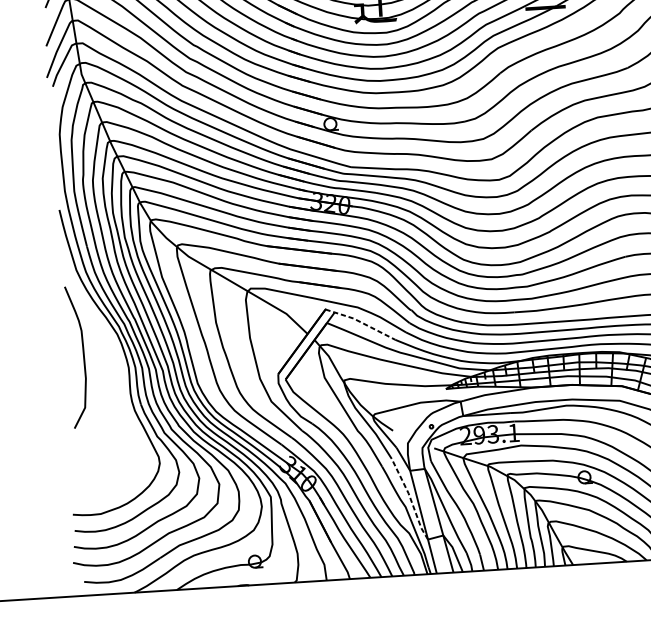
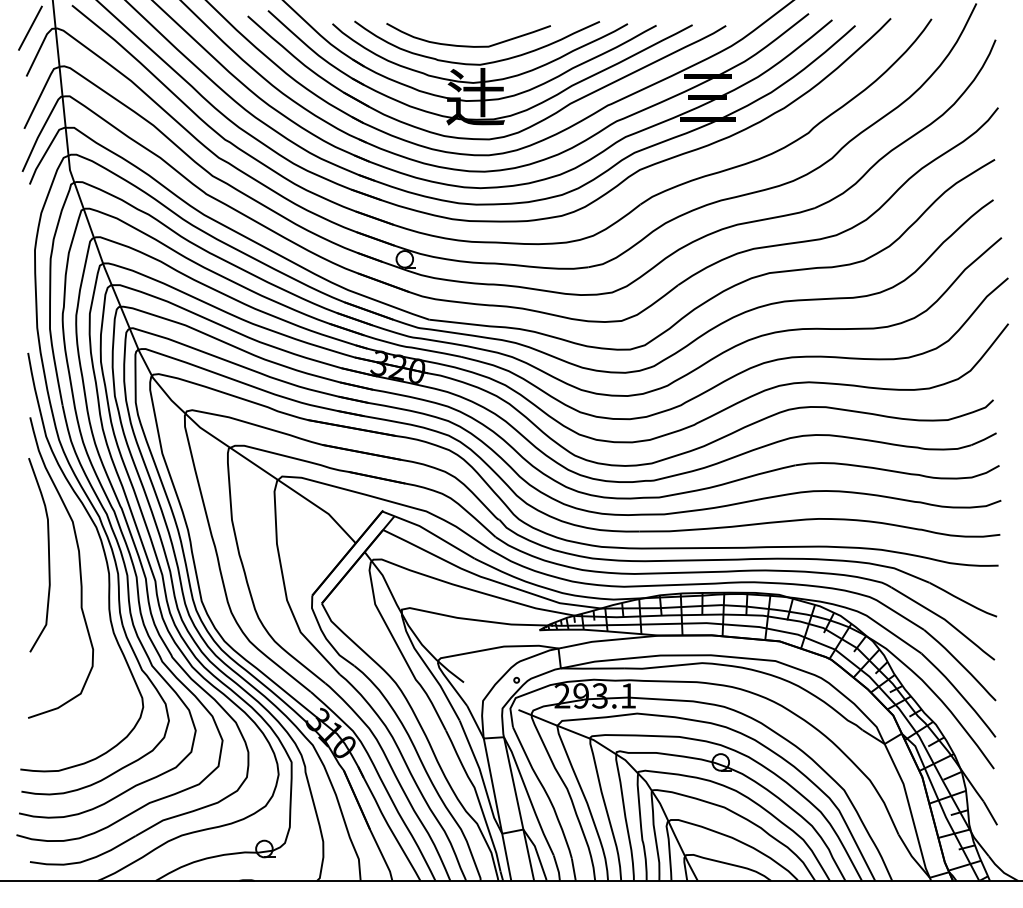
line: (360, 322) -> (428, 531), dashed -> solid
curve: (106, 364) -> (79, 567), added
line: (410, 498) -> (481, 776), dashed -> solid

